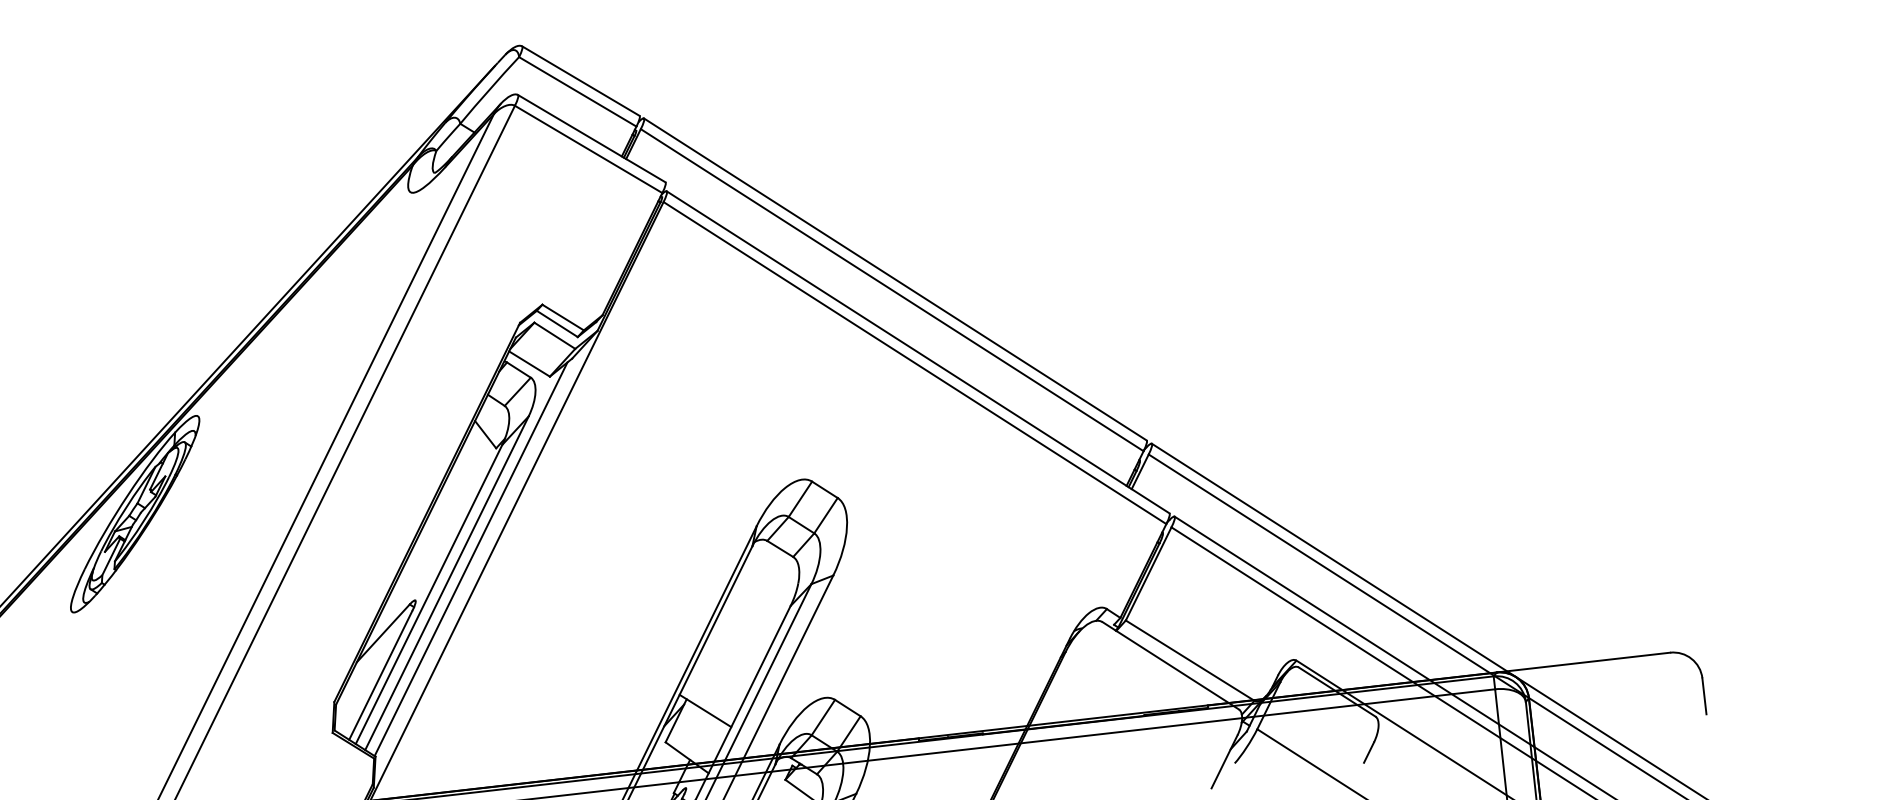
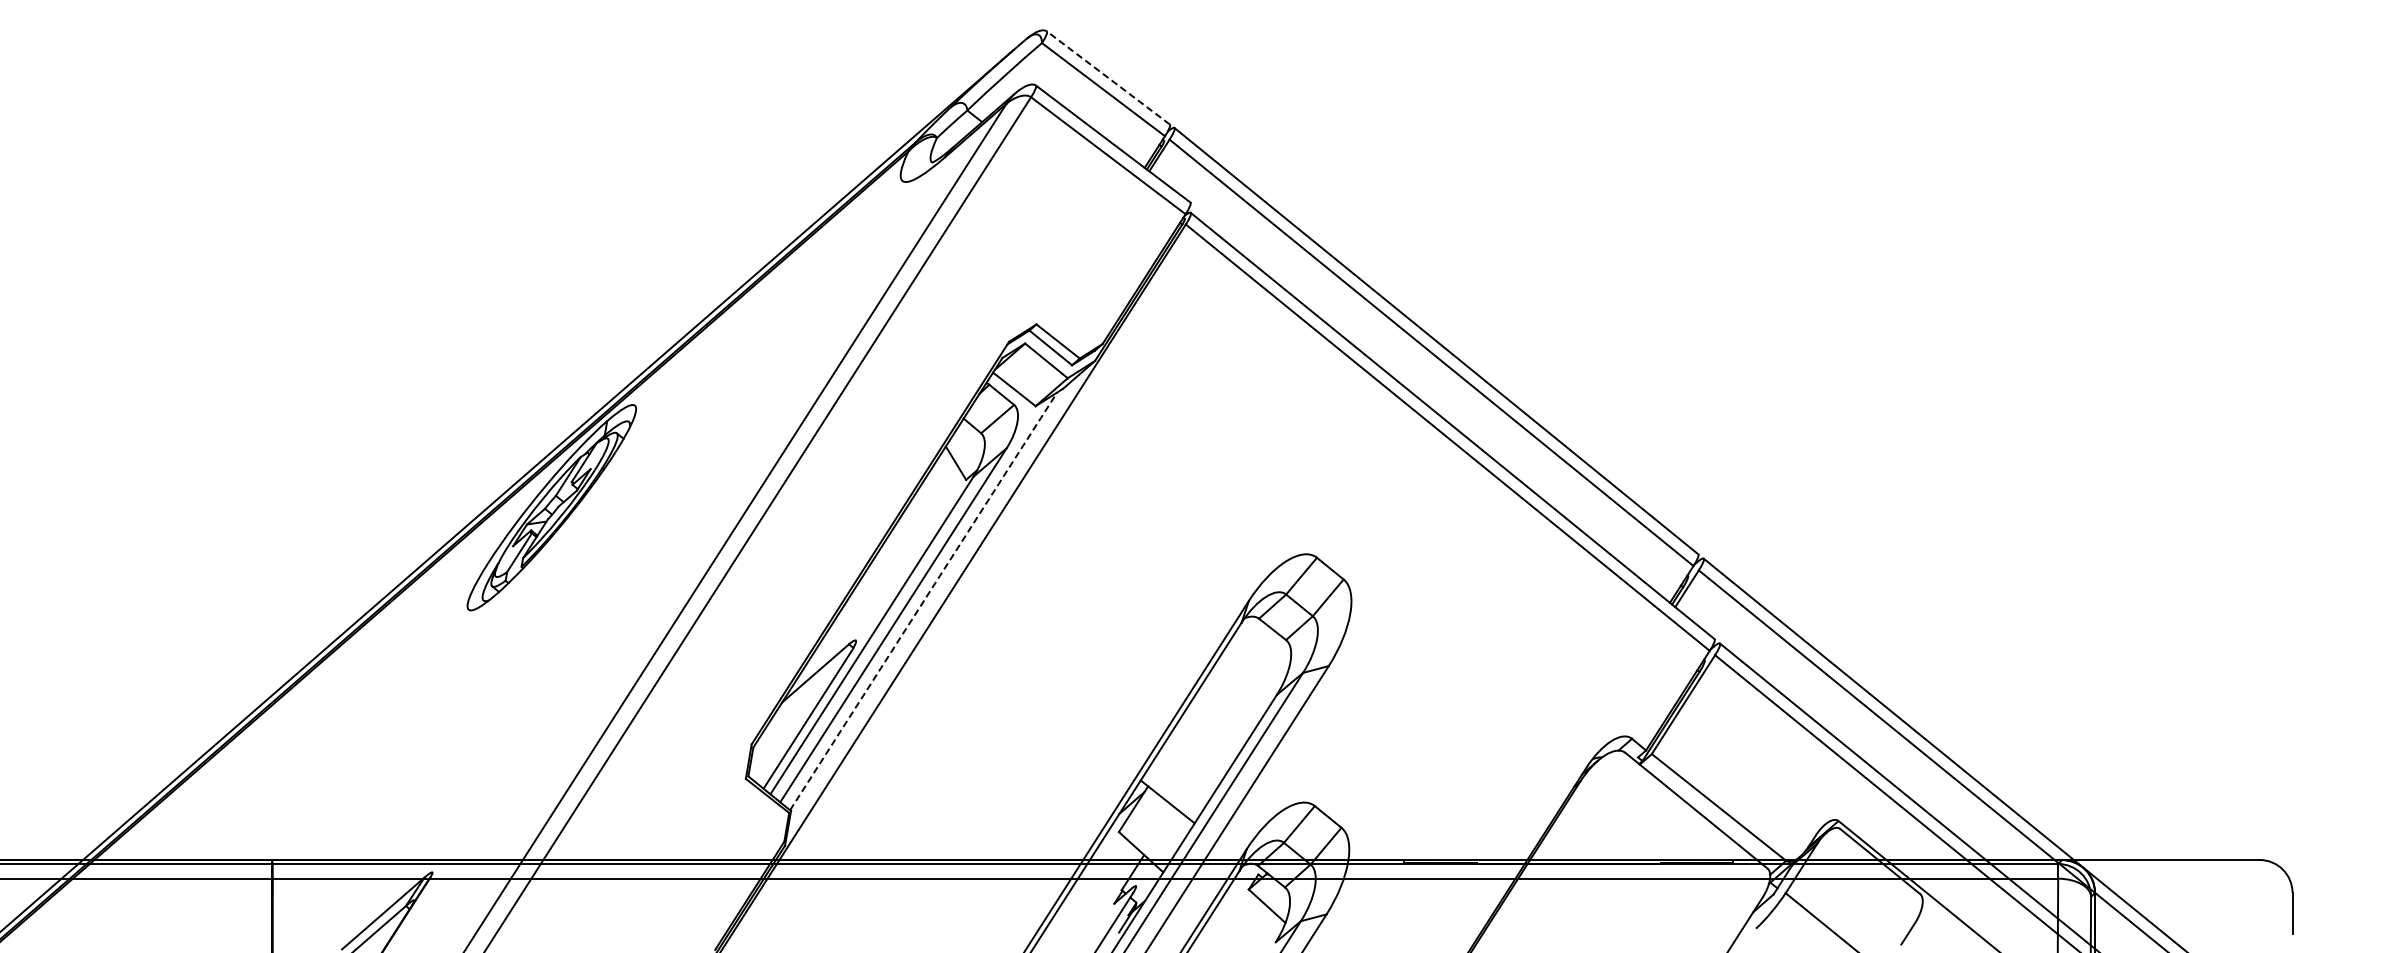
line: (580, 80) -> (1107, 77), solid -> dashed
line: (470, 559) -> (923, 601), solid -> dashed

